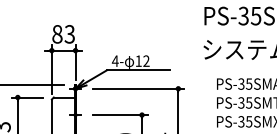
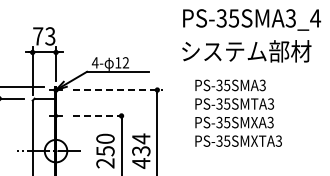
text: (57, 34) -> (38, 36), 83 -> 73
line: (138, 89) -> (118, 90), solid -> dashed
line: (120, 114) -> (100, 115), solid -> dashed

